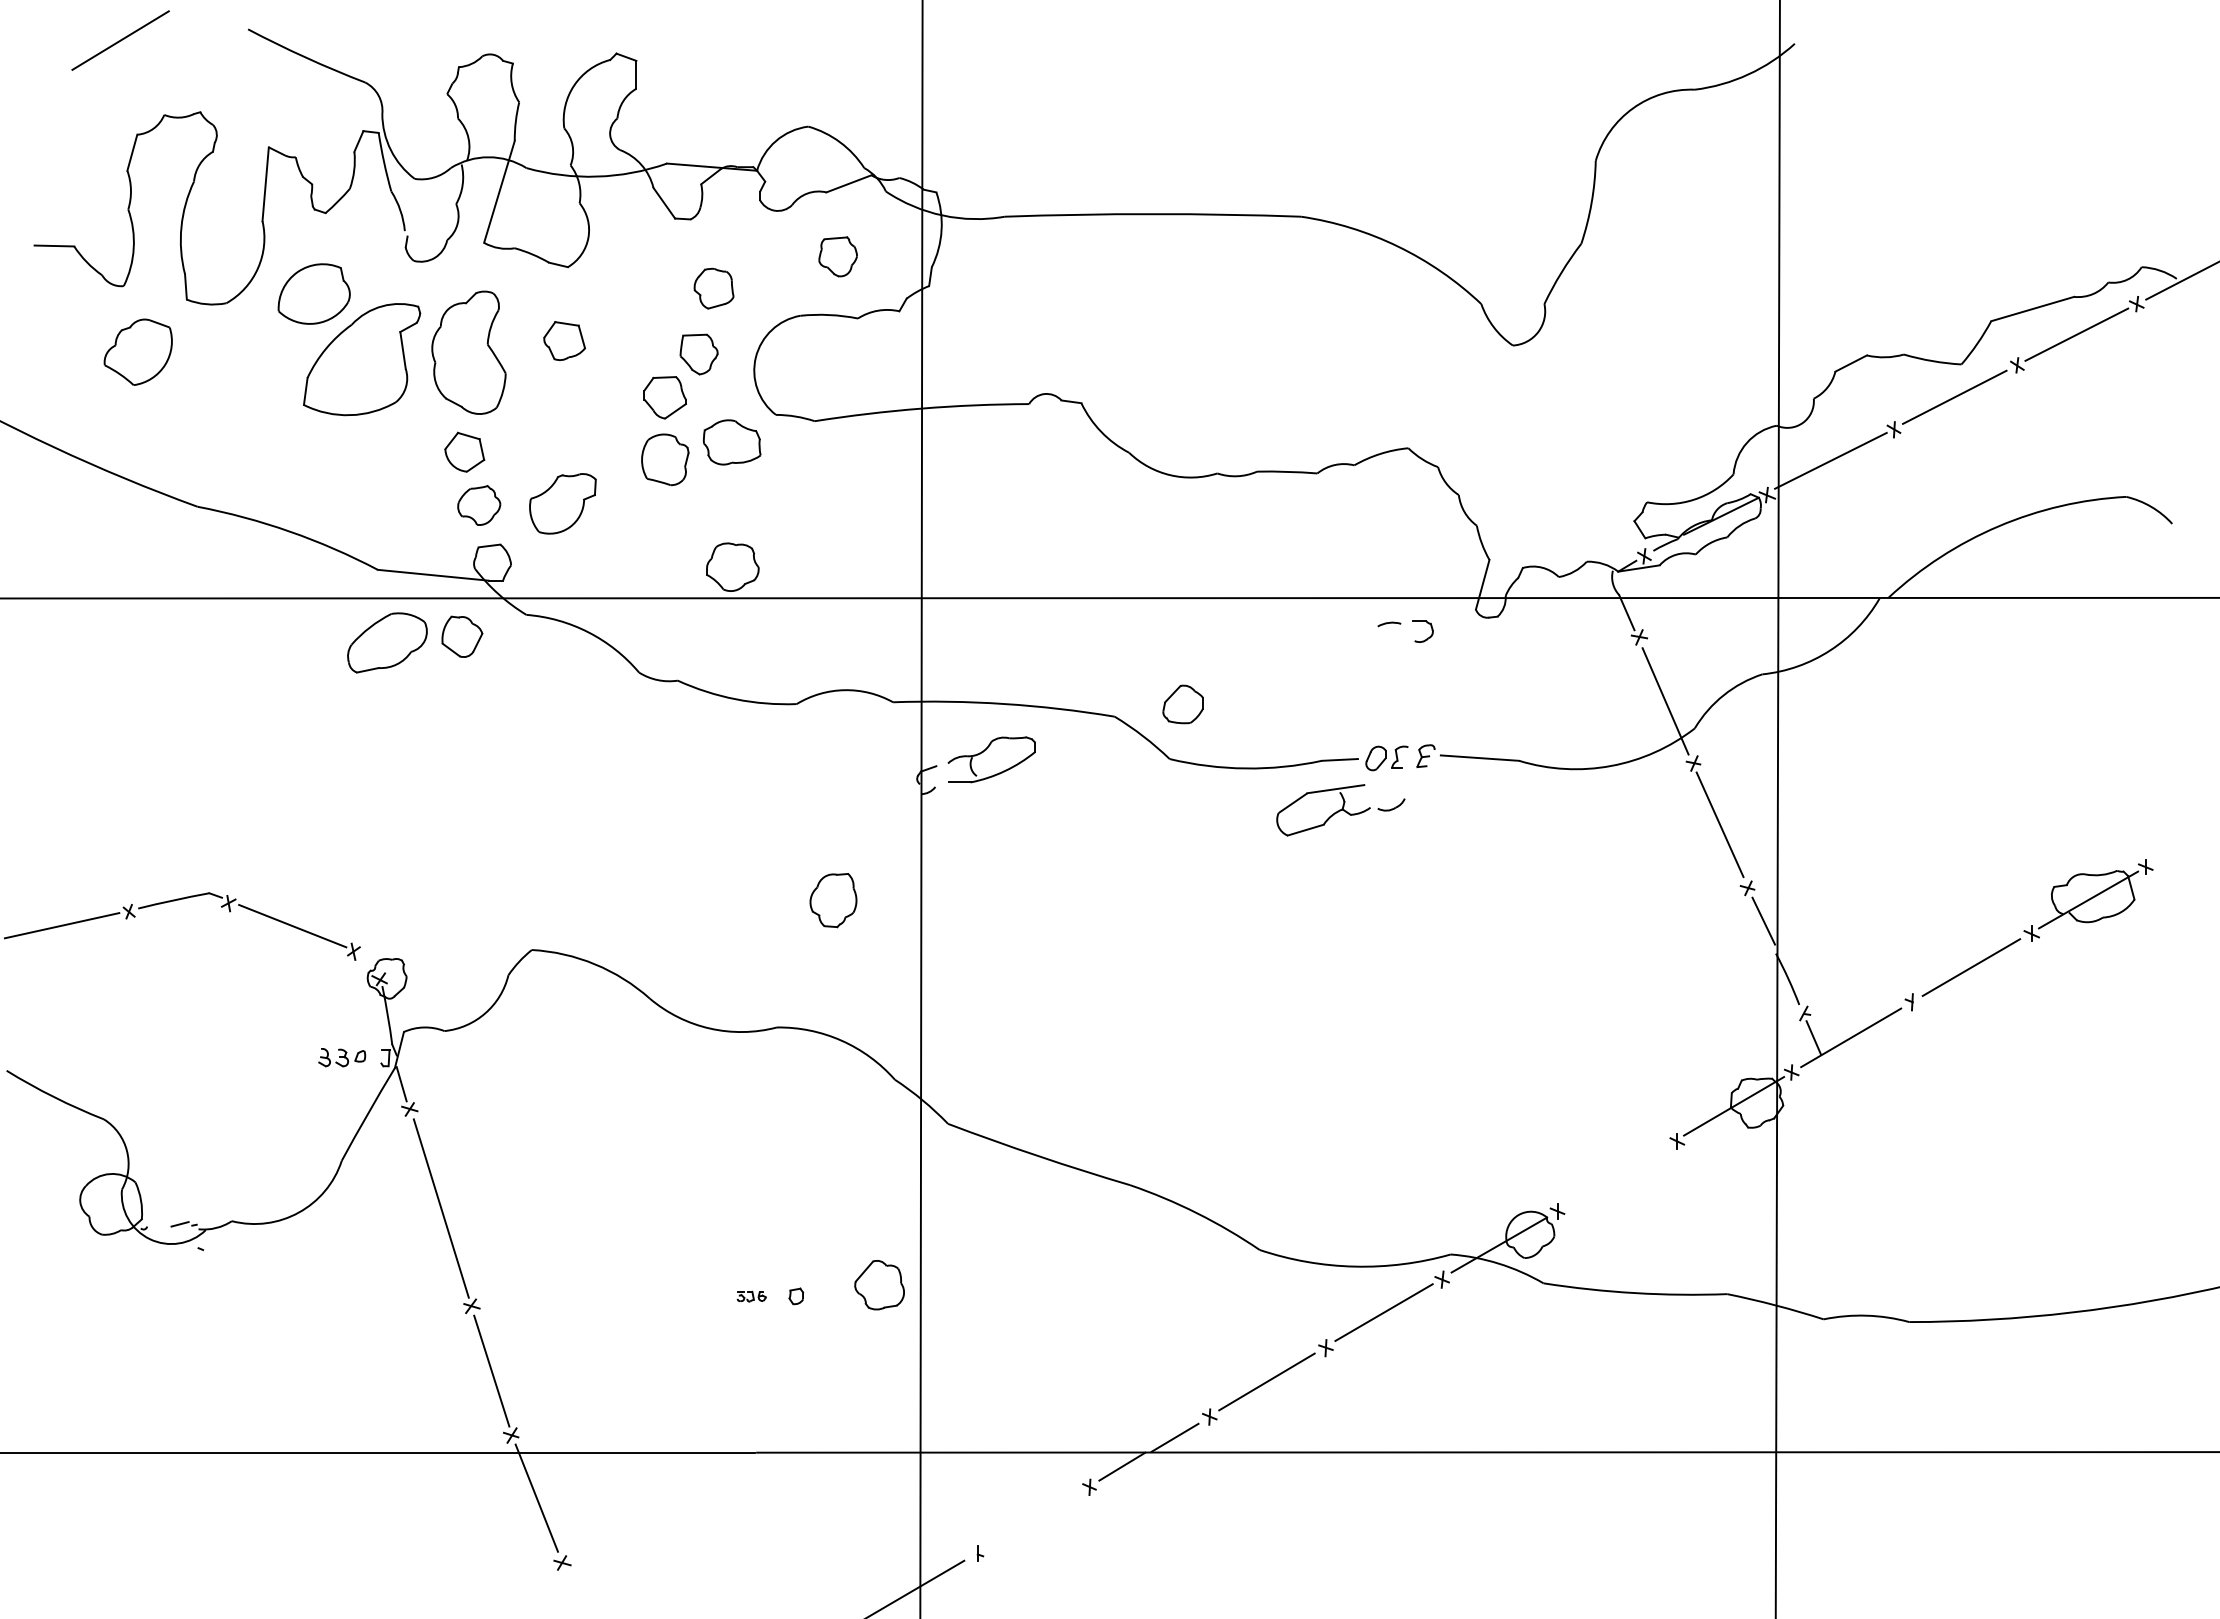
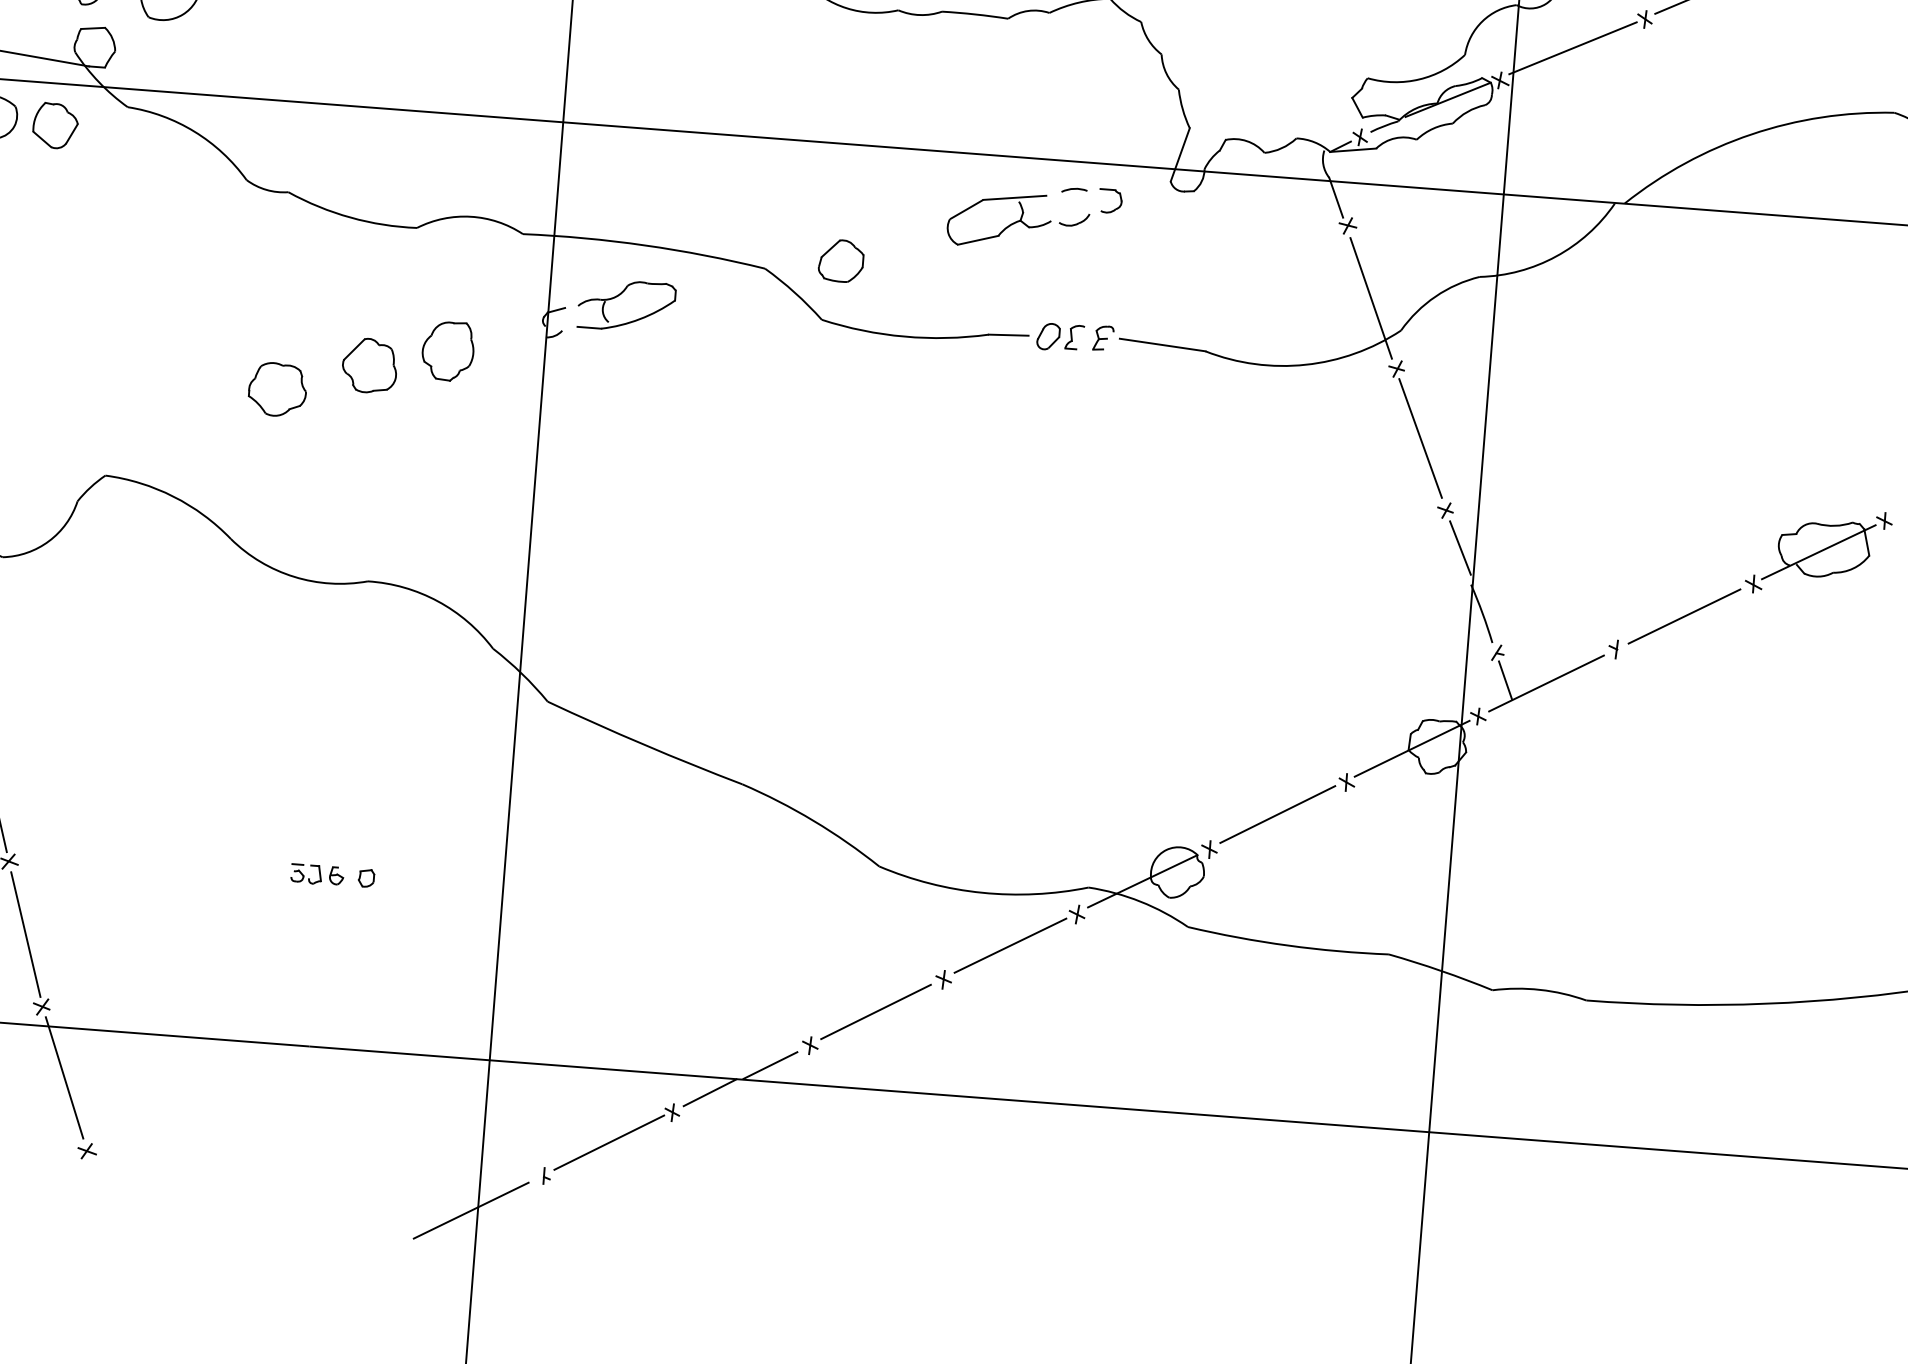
part: (732, 566) -> (277, 388), moved
part: (1340, 810) -> (1018, 221), moved
part: (833, 900) -> (448, 351), moved
line: (1616, 1174) -> (1277, 813), added
part: (879, 1285) -> (369, 366), moved
part: (751, 1296) -> (317, 874), size x1.67
line: (1034, 1518) -> (609, 1142), added

